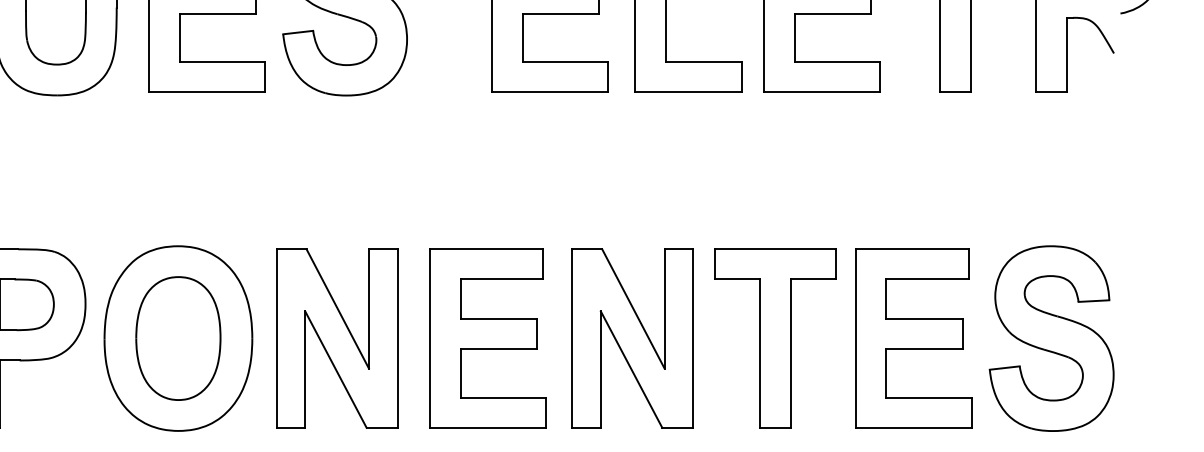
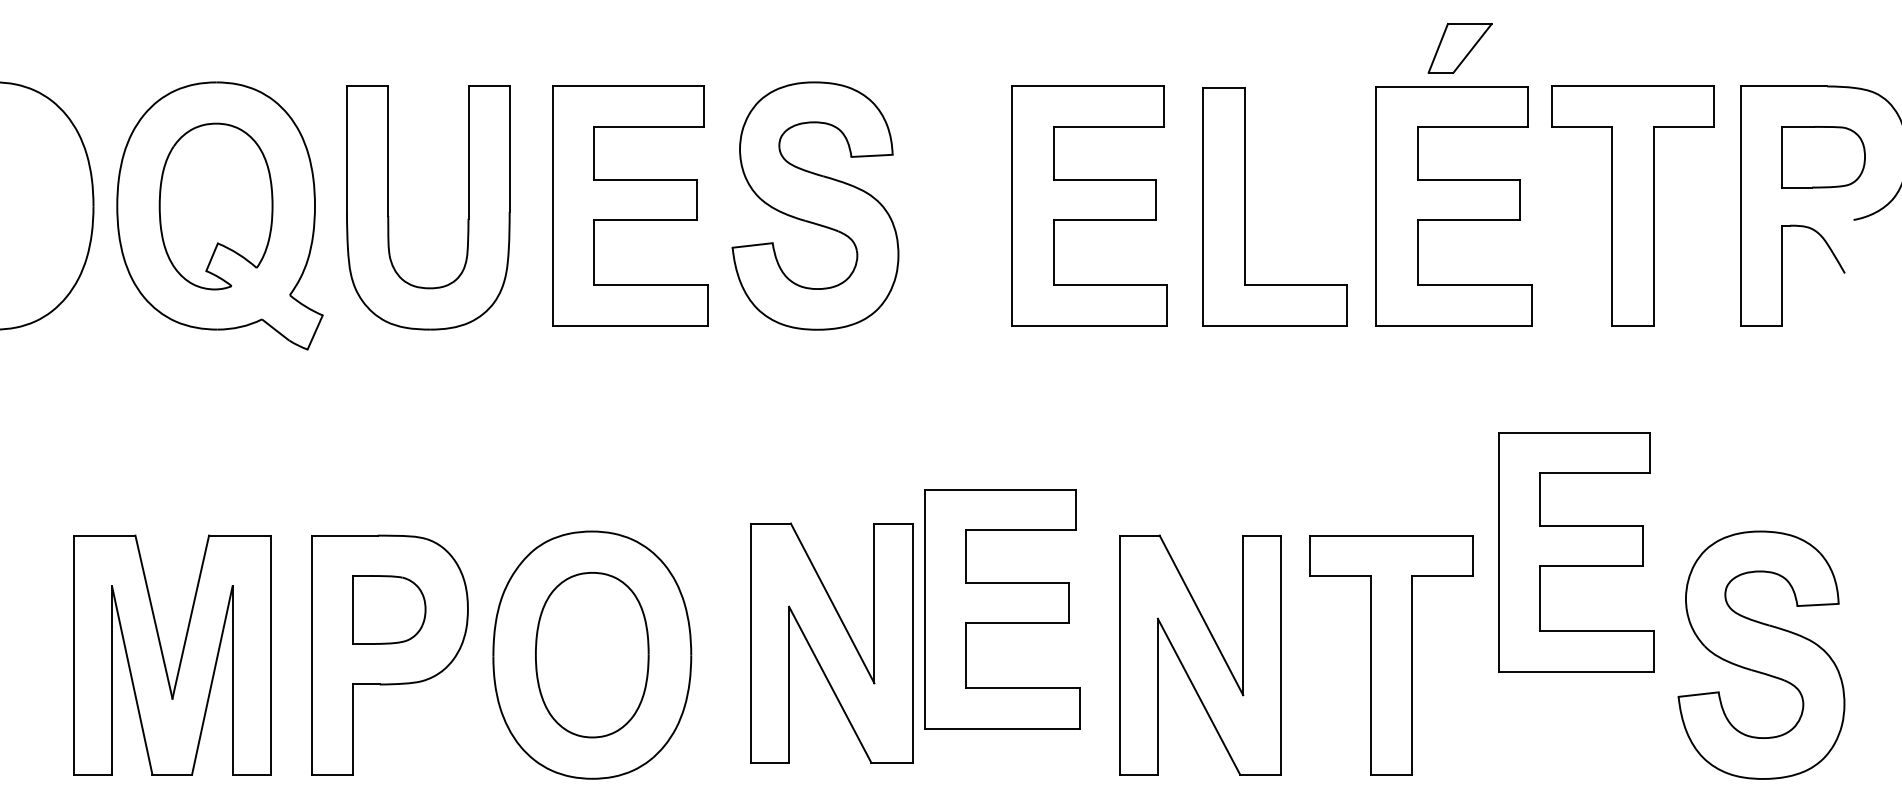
part: (336, 338) -> (831, 642), moved
part: (487, 338) -> (1002, 609), moved
part: (913, 338) -> (1576, 552), moved

